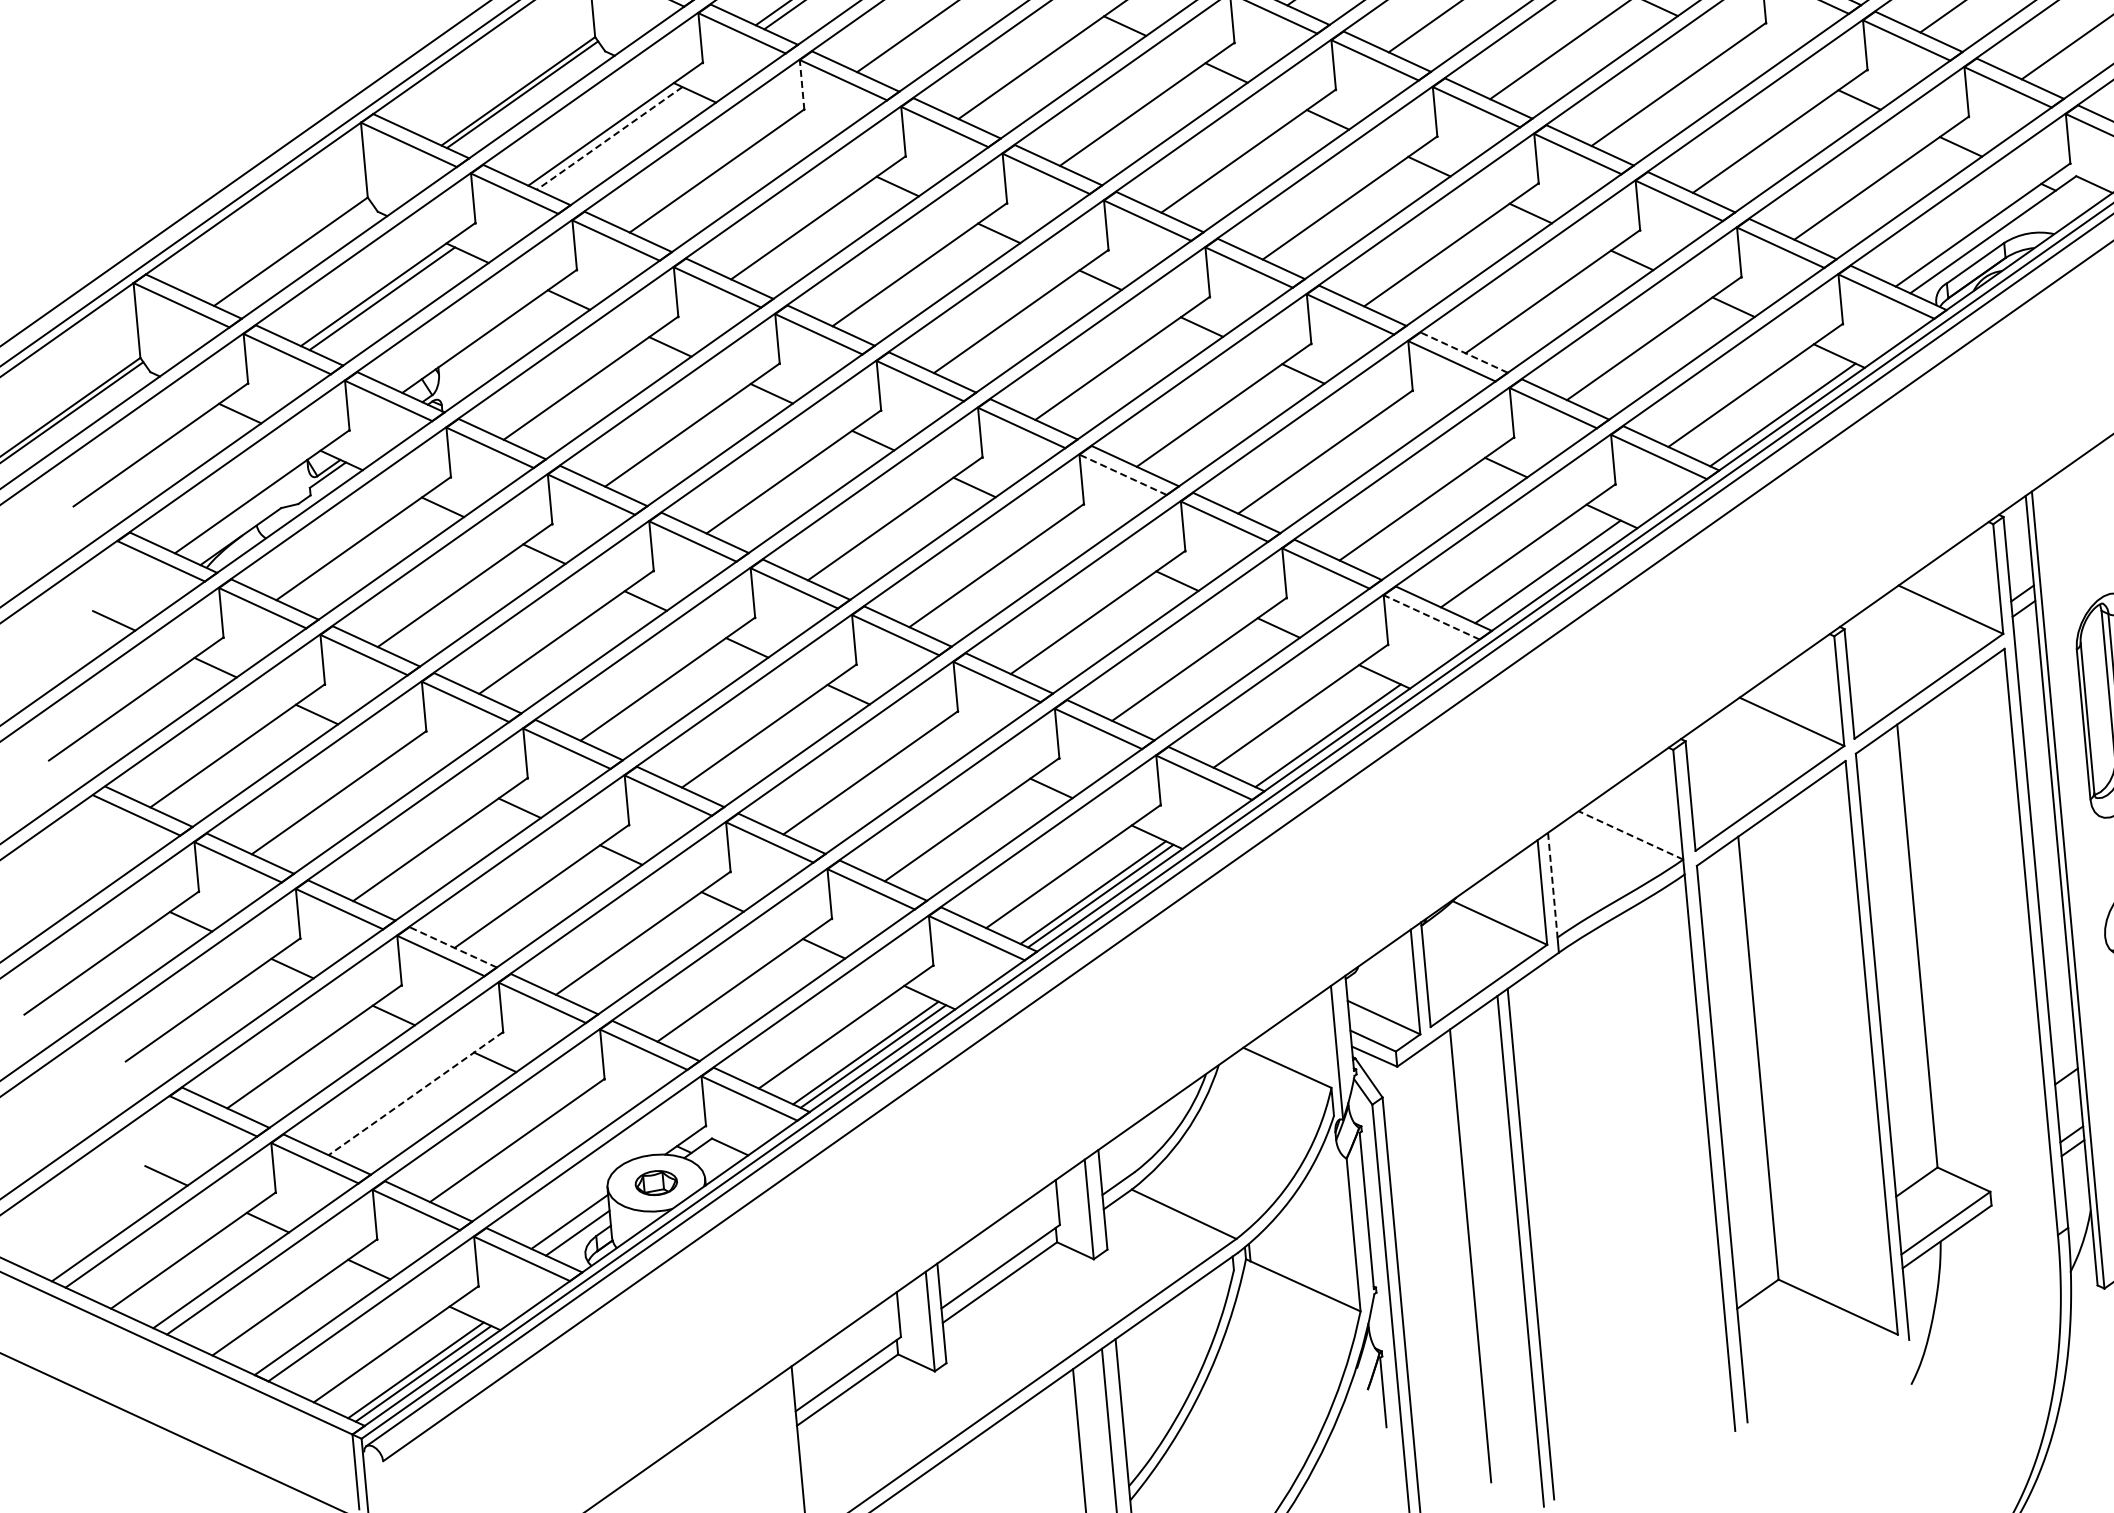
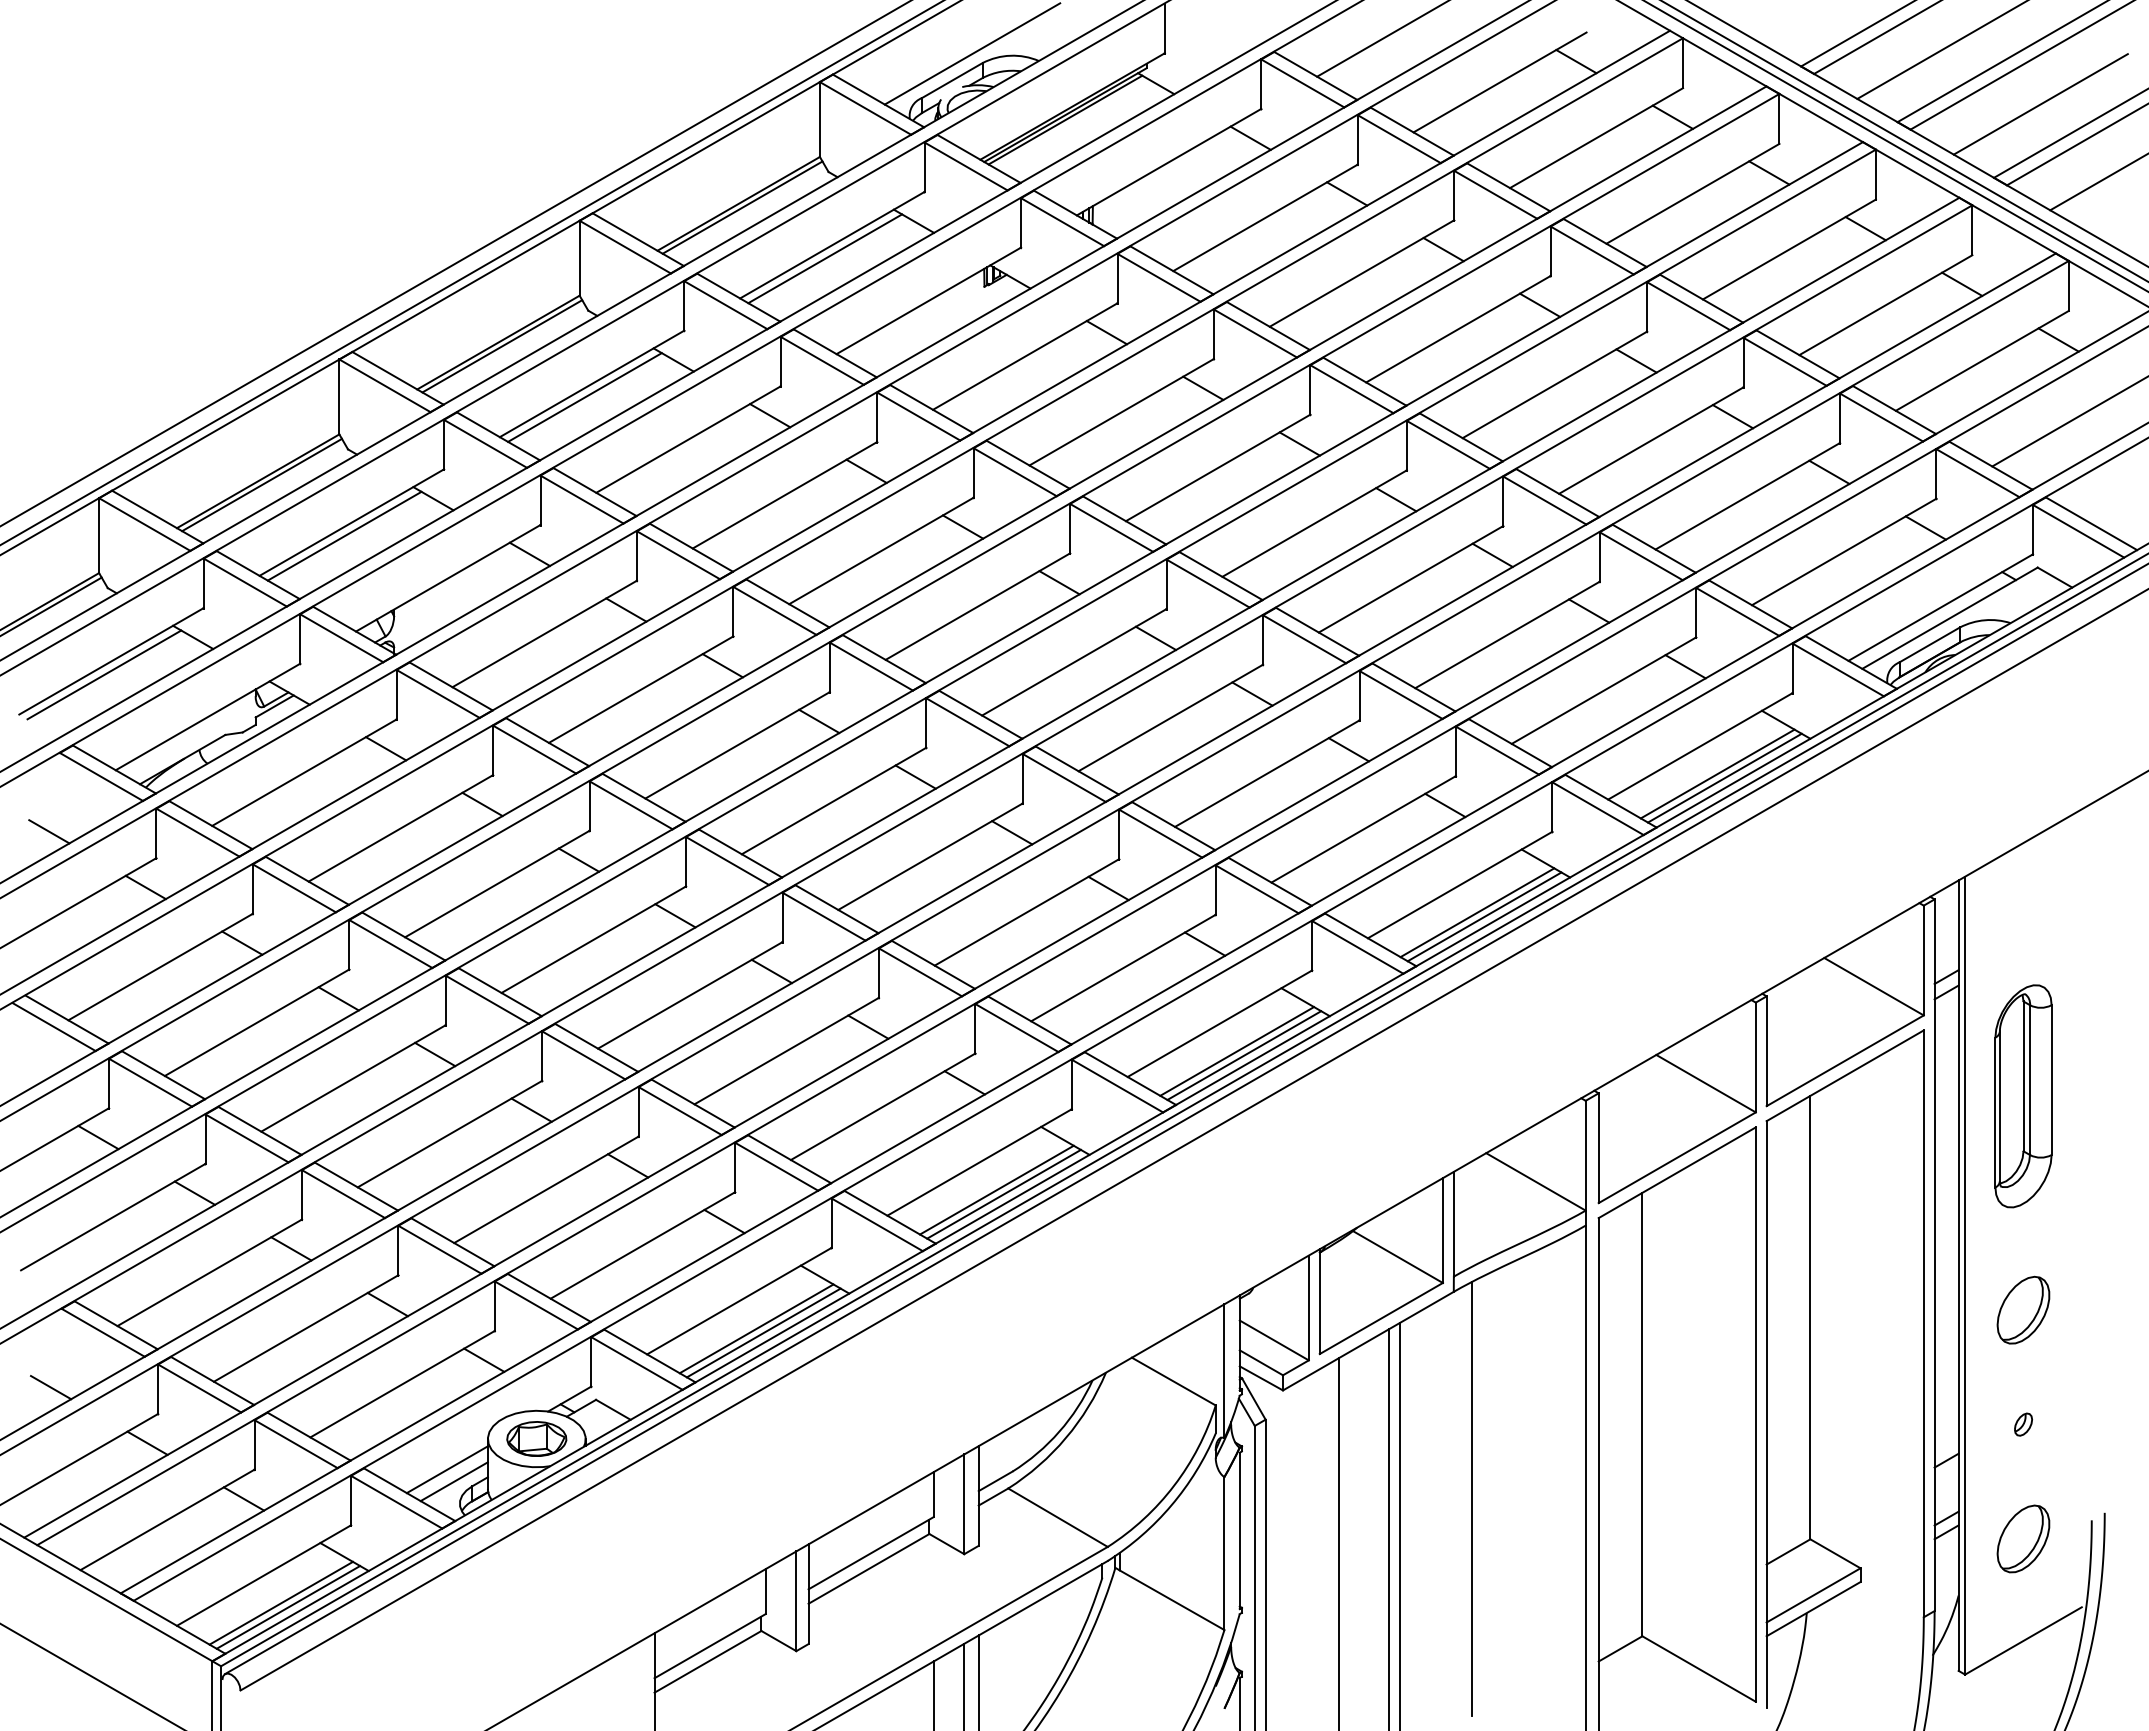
line: (1757, 53) -> (1732, 416), added
line: (801, 84) -> (780, 361), dashed -> solid
line: (609, 138) -> (584, 397), dashed -> solid
line: (796, 139) -> (770, 415), added
line: (294, 254) -> (261, 484), added
line: (1463, 352) -> (1413, 687), dashed -> solid
line: (1775, 410) -> (1717, 773), added
line: (1404, 420) -> (1348, 749), added
line: (155, 458) -> (104, 674), added
line: (1123, 474) -> (1064, 777), dashed -> solid
line: (1076, 534) -> (1012, 832), added
line: (1555, 575) -> (1484, 916), added
line: (1431, 617) -> (1357, 947), dashed -> solid
line: (1320, 732) -> (1237, 1051), added
line: (950, 740) -> (868, 1026), added
line: (418, 761) -> (338, 998), added
line: (1630, 835) -> (1535, 1181), dashed -> solid
line: (1552, 885) -> (1453, 1224), dashed -> solid
line: (453, 947) -> (356, 1186), dashed -> solid
line: (415, 1093) -> (305, 1328), dashed -> solid
line: (596, 1108) -> (484, 1359), added
line: (1596, 1158) -> (1472, 1499), added
part: (655, 1182) -> (536, 1438), size x1.43

